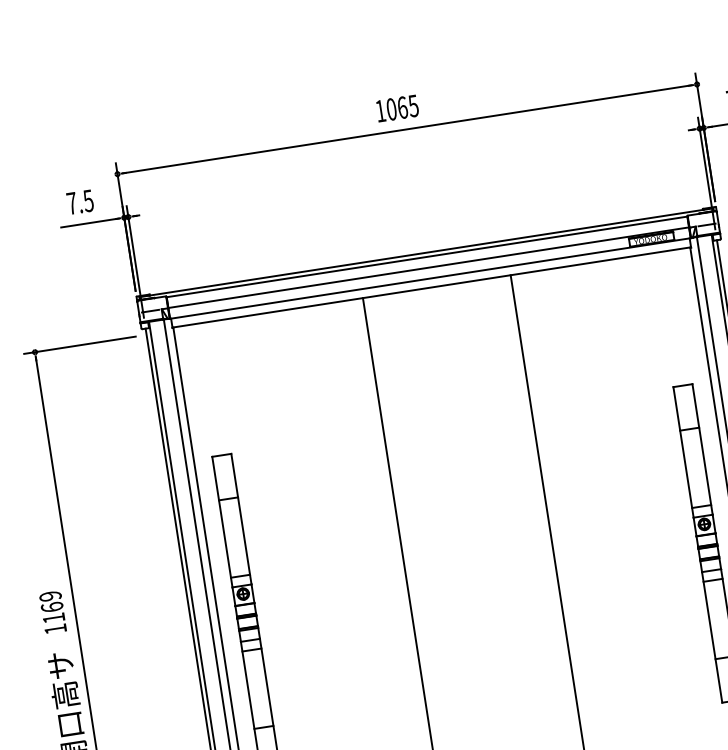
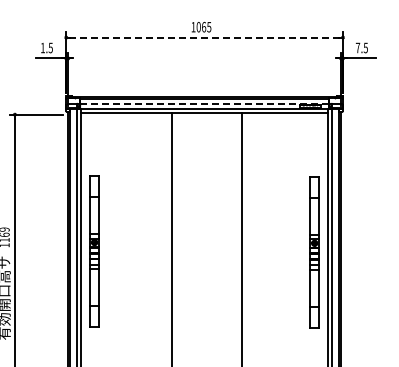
line: (407, 129) -> (204, 37), solid -> dashed
text: (71, 202) -> (42, 47), 7.5 -> 1.5
line: (430, 266) -> (205, 103), solid -> dashed

